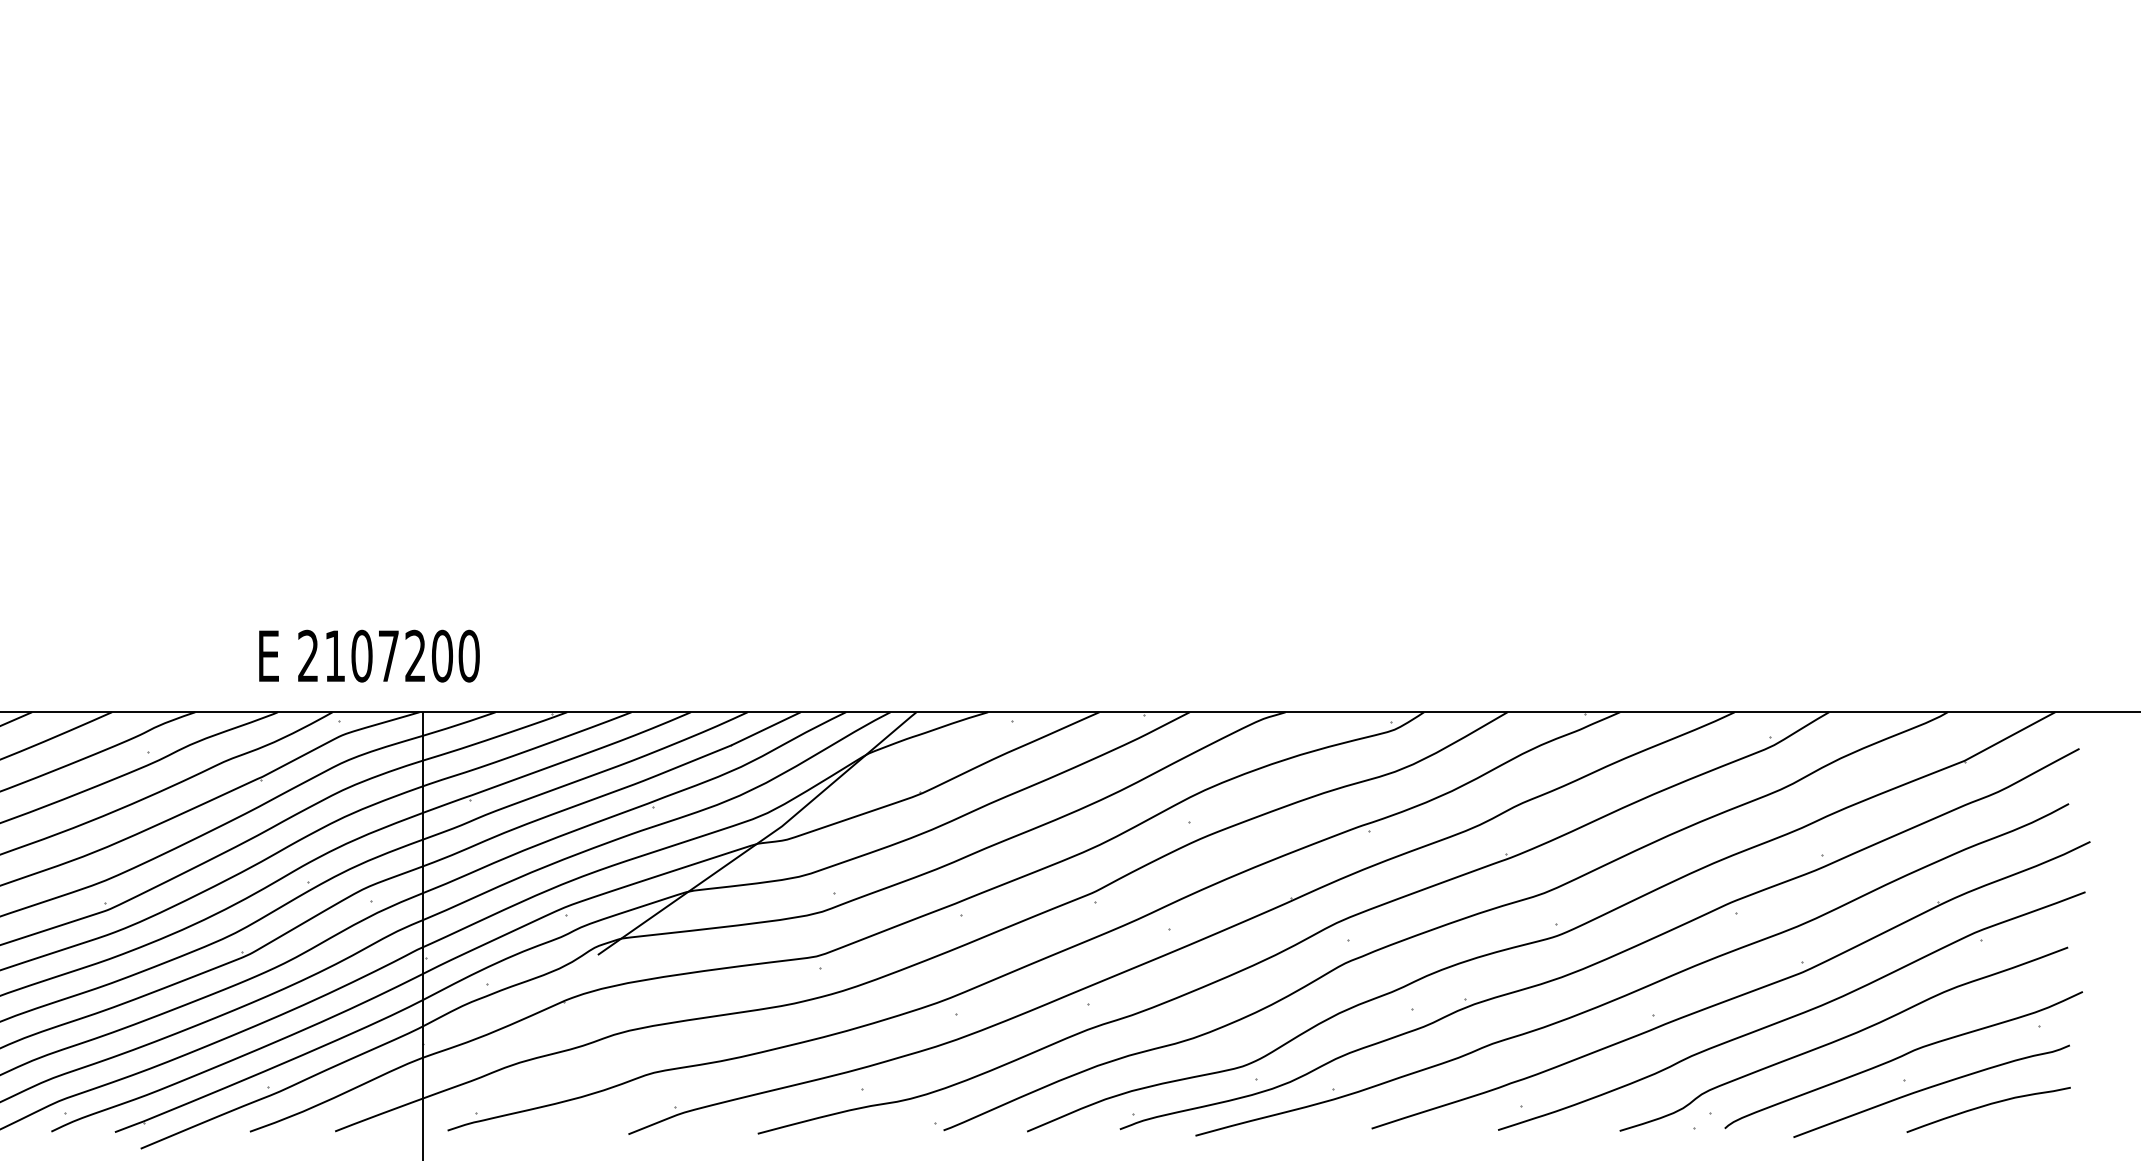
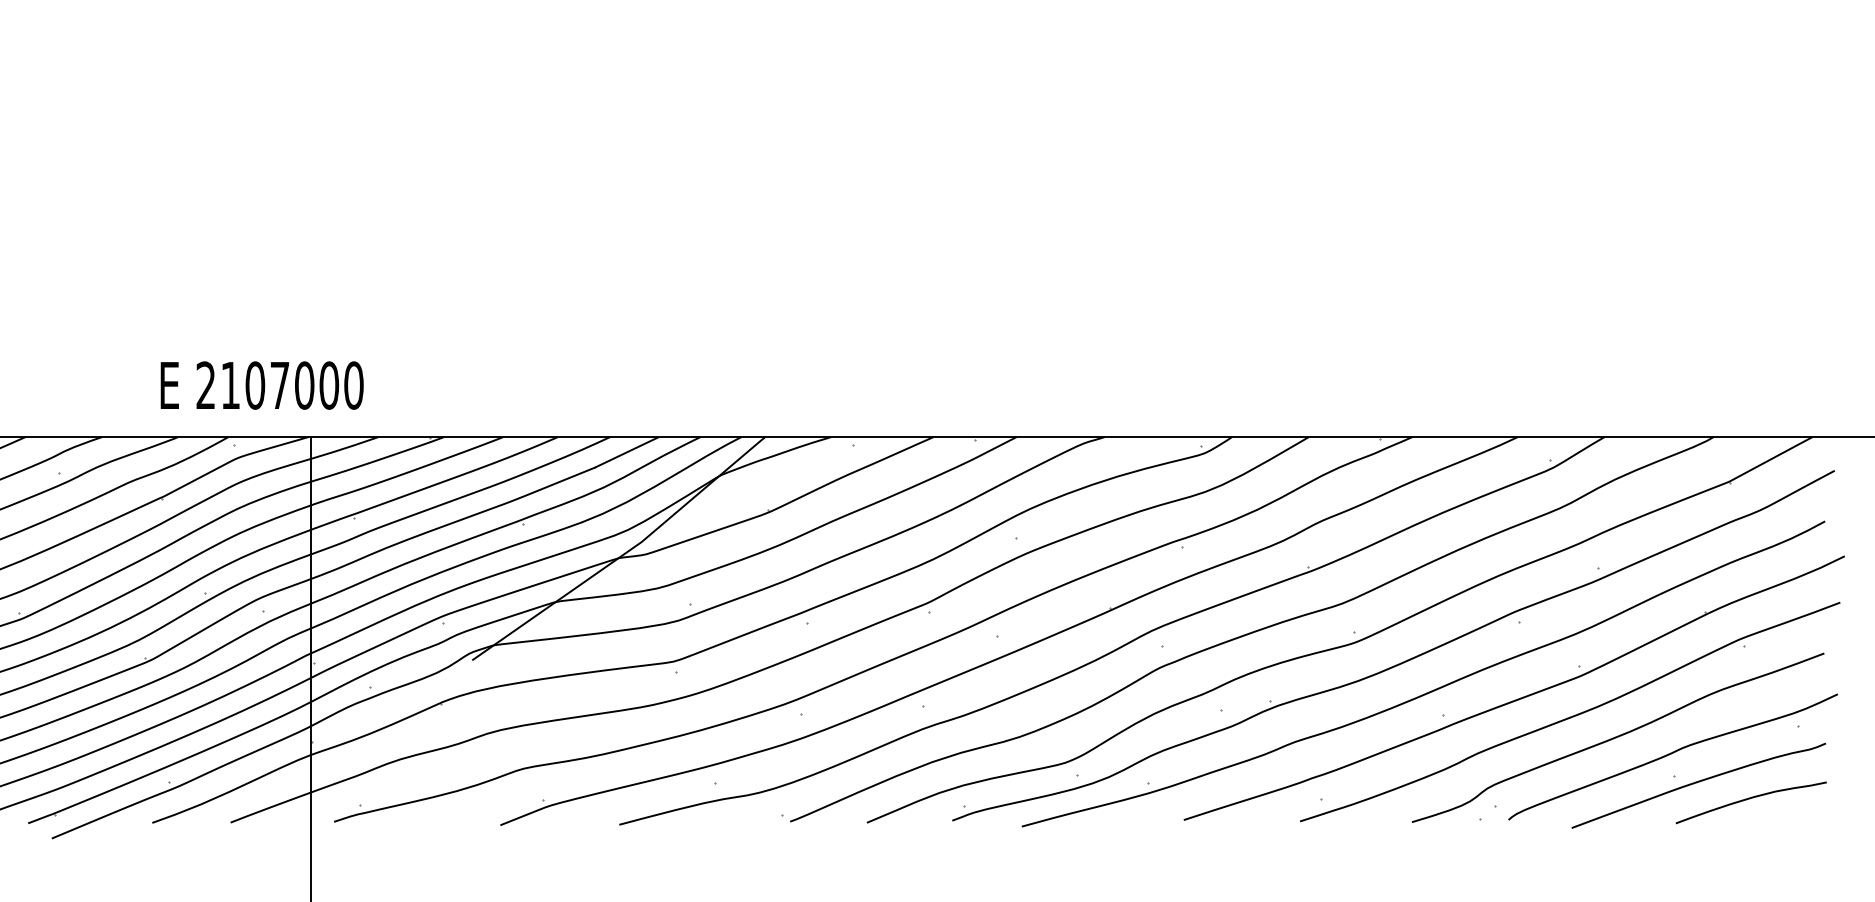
text: (415, 655) -> (304, 384), 2107200 -> 2107000

